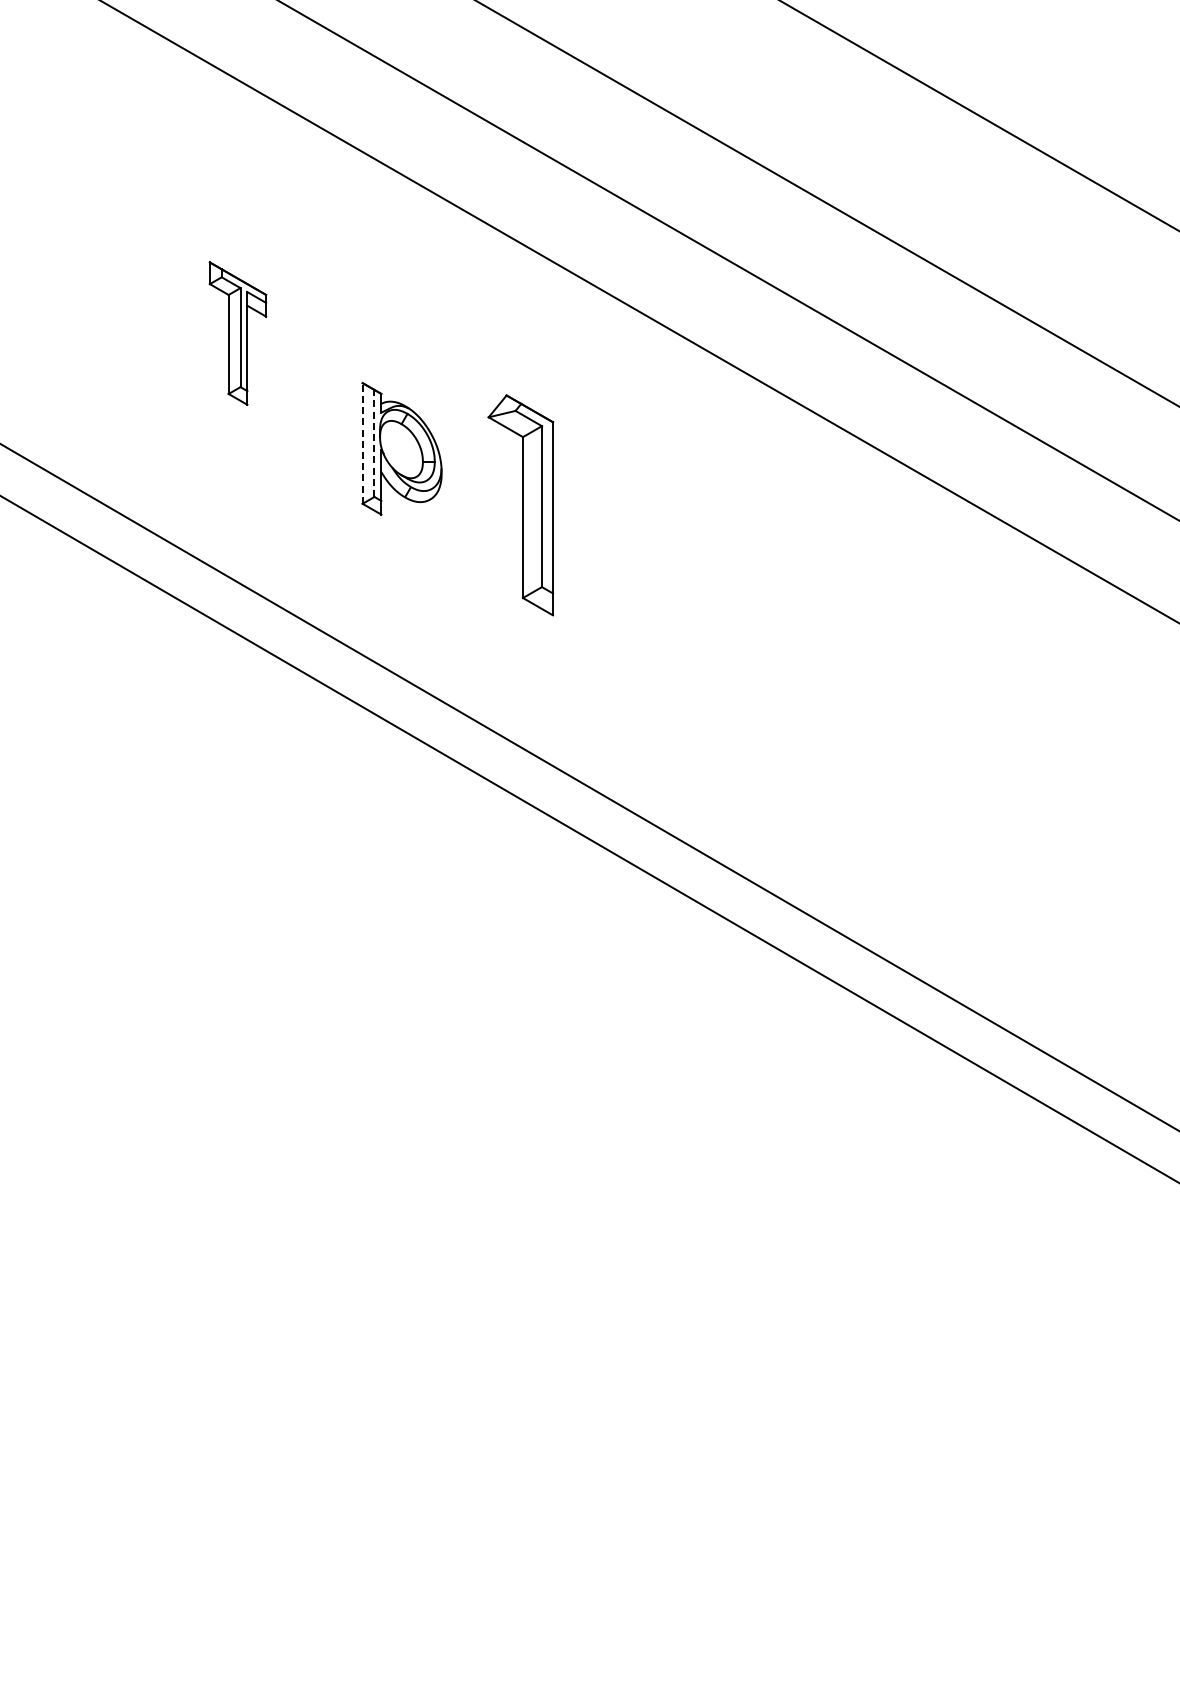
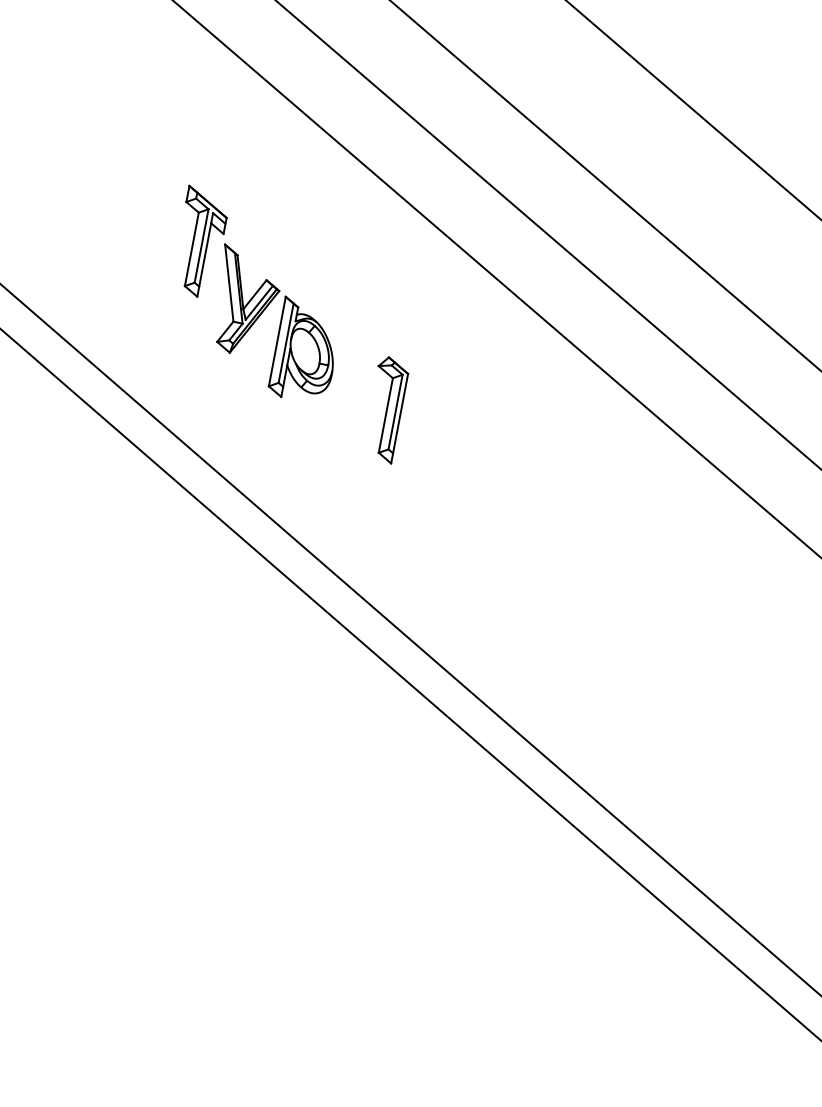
part: (311, 399) -> (245, 301), added
line: (362, 442) -> (277, 340), dashed -> solid
line: (374, 443) -> (286, 343), dashed -> solid
part: (520, 505) -> (385, 409), size x0.62

